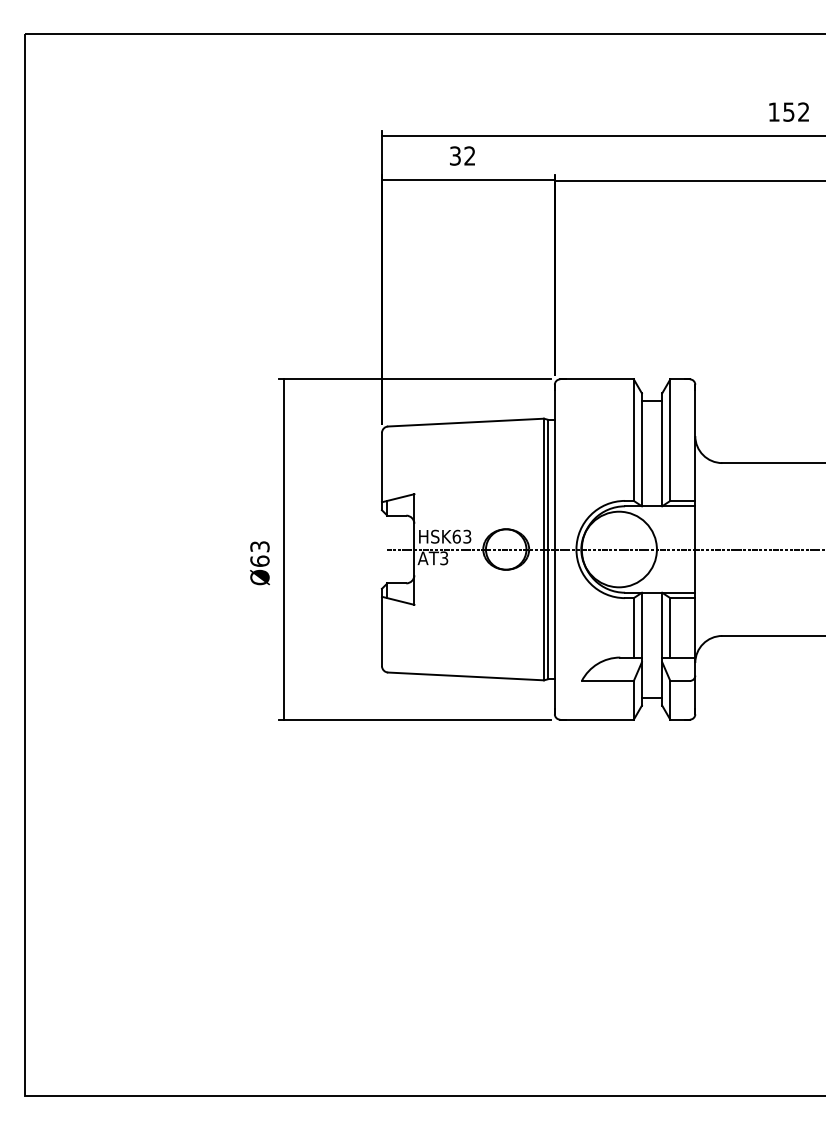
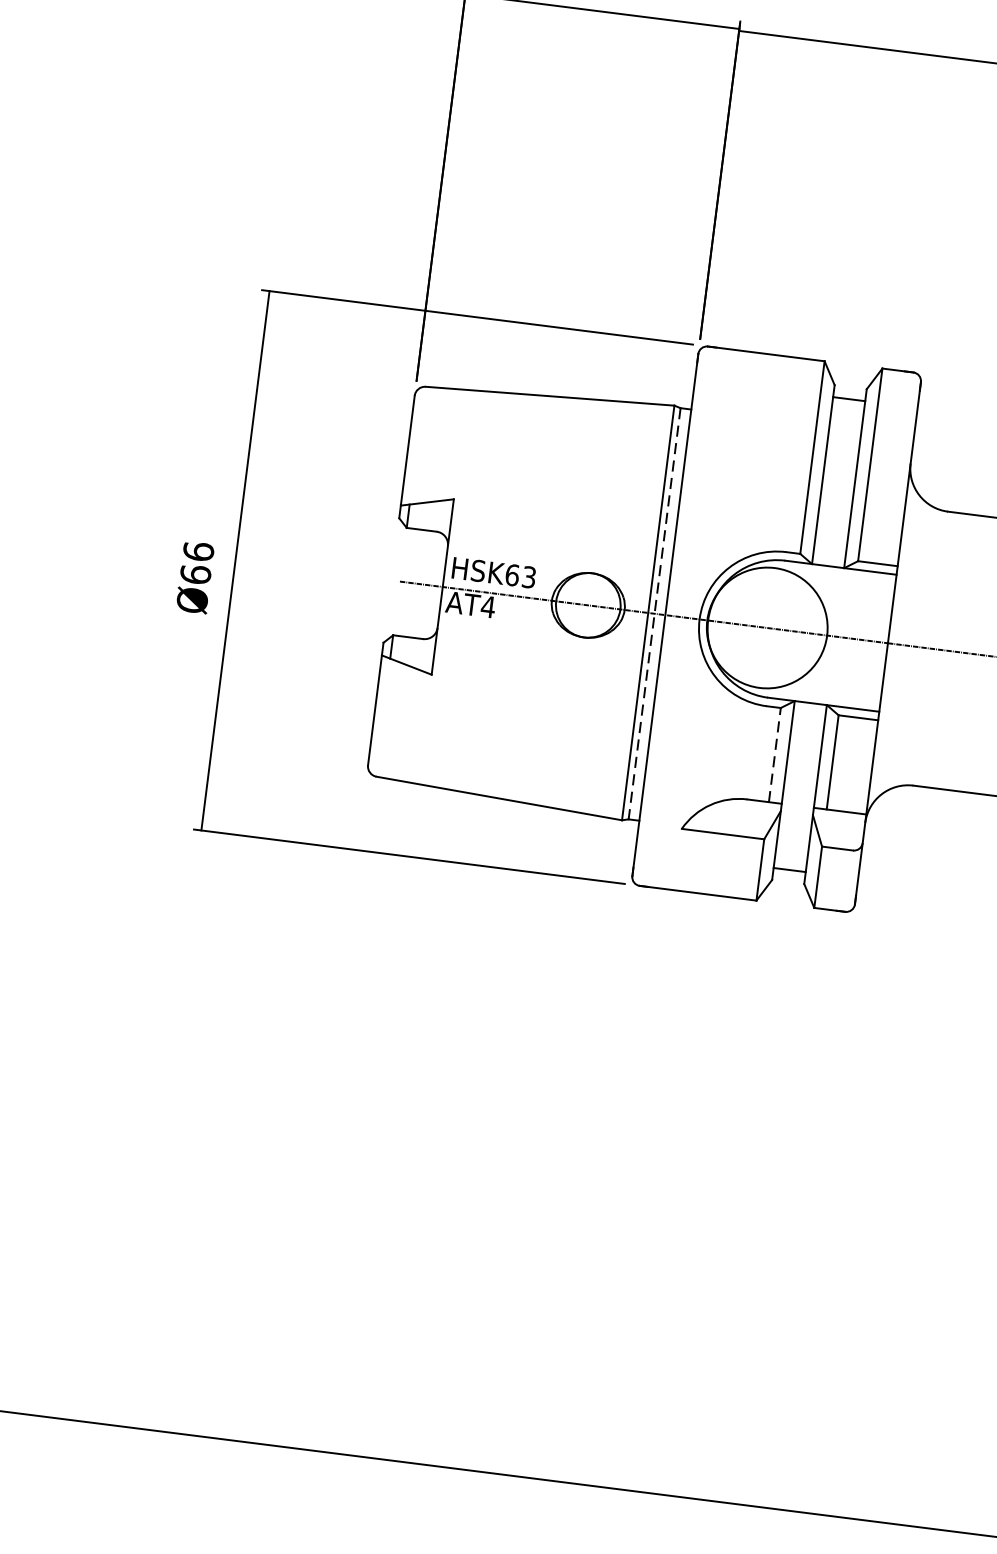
text: (259, 546) -> (197, 551), Ø63 -> Ø66
line: (548, 549) -> (655, 613), solid -> dashed
text: (443, 558) -> (487, 607), AT3 -> AT4
line: (633, 627) -> (774, 754), solid -> dashed

